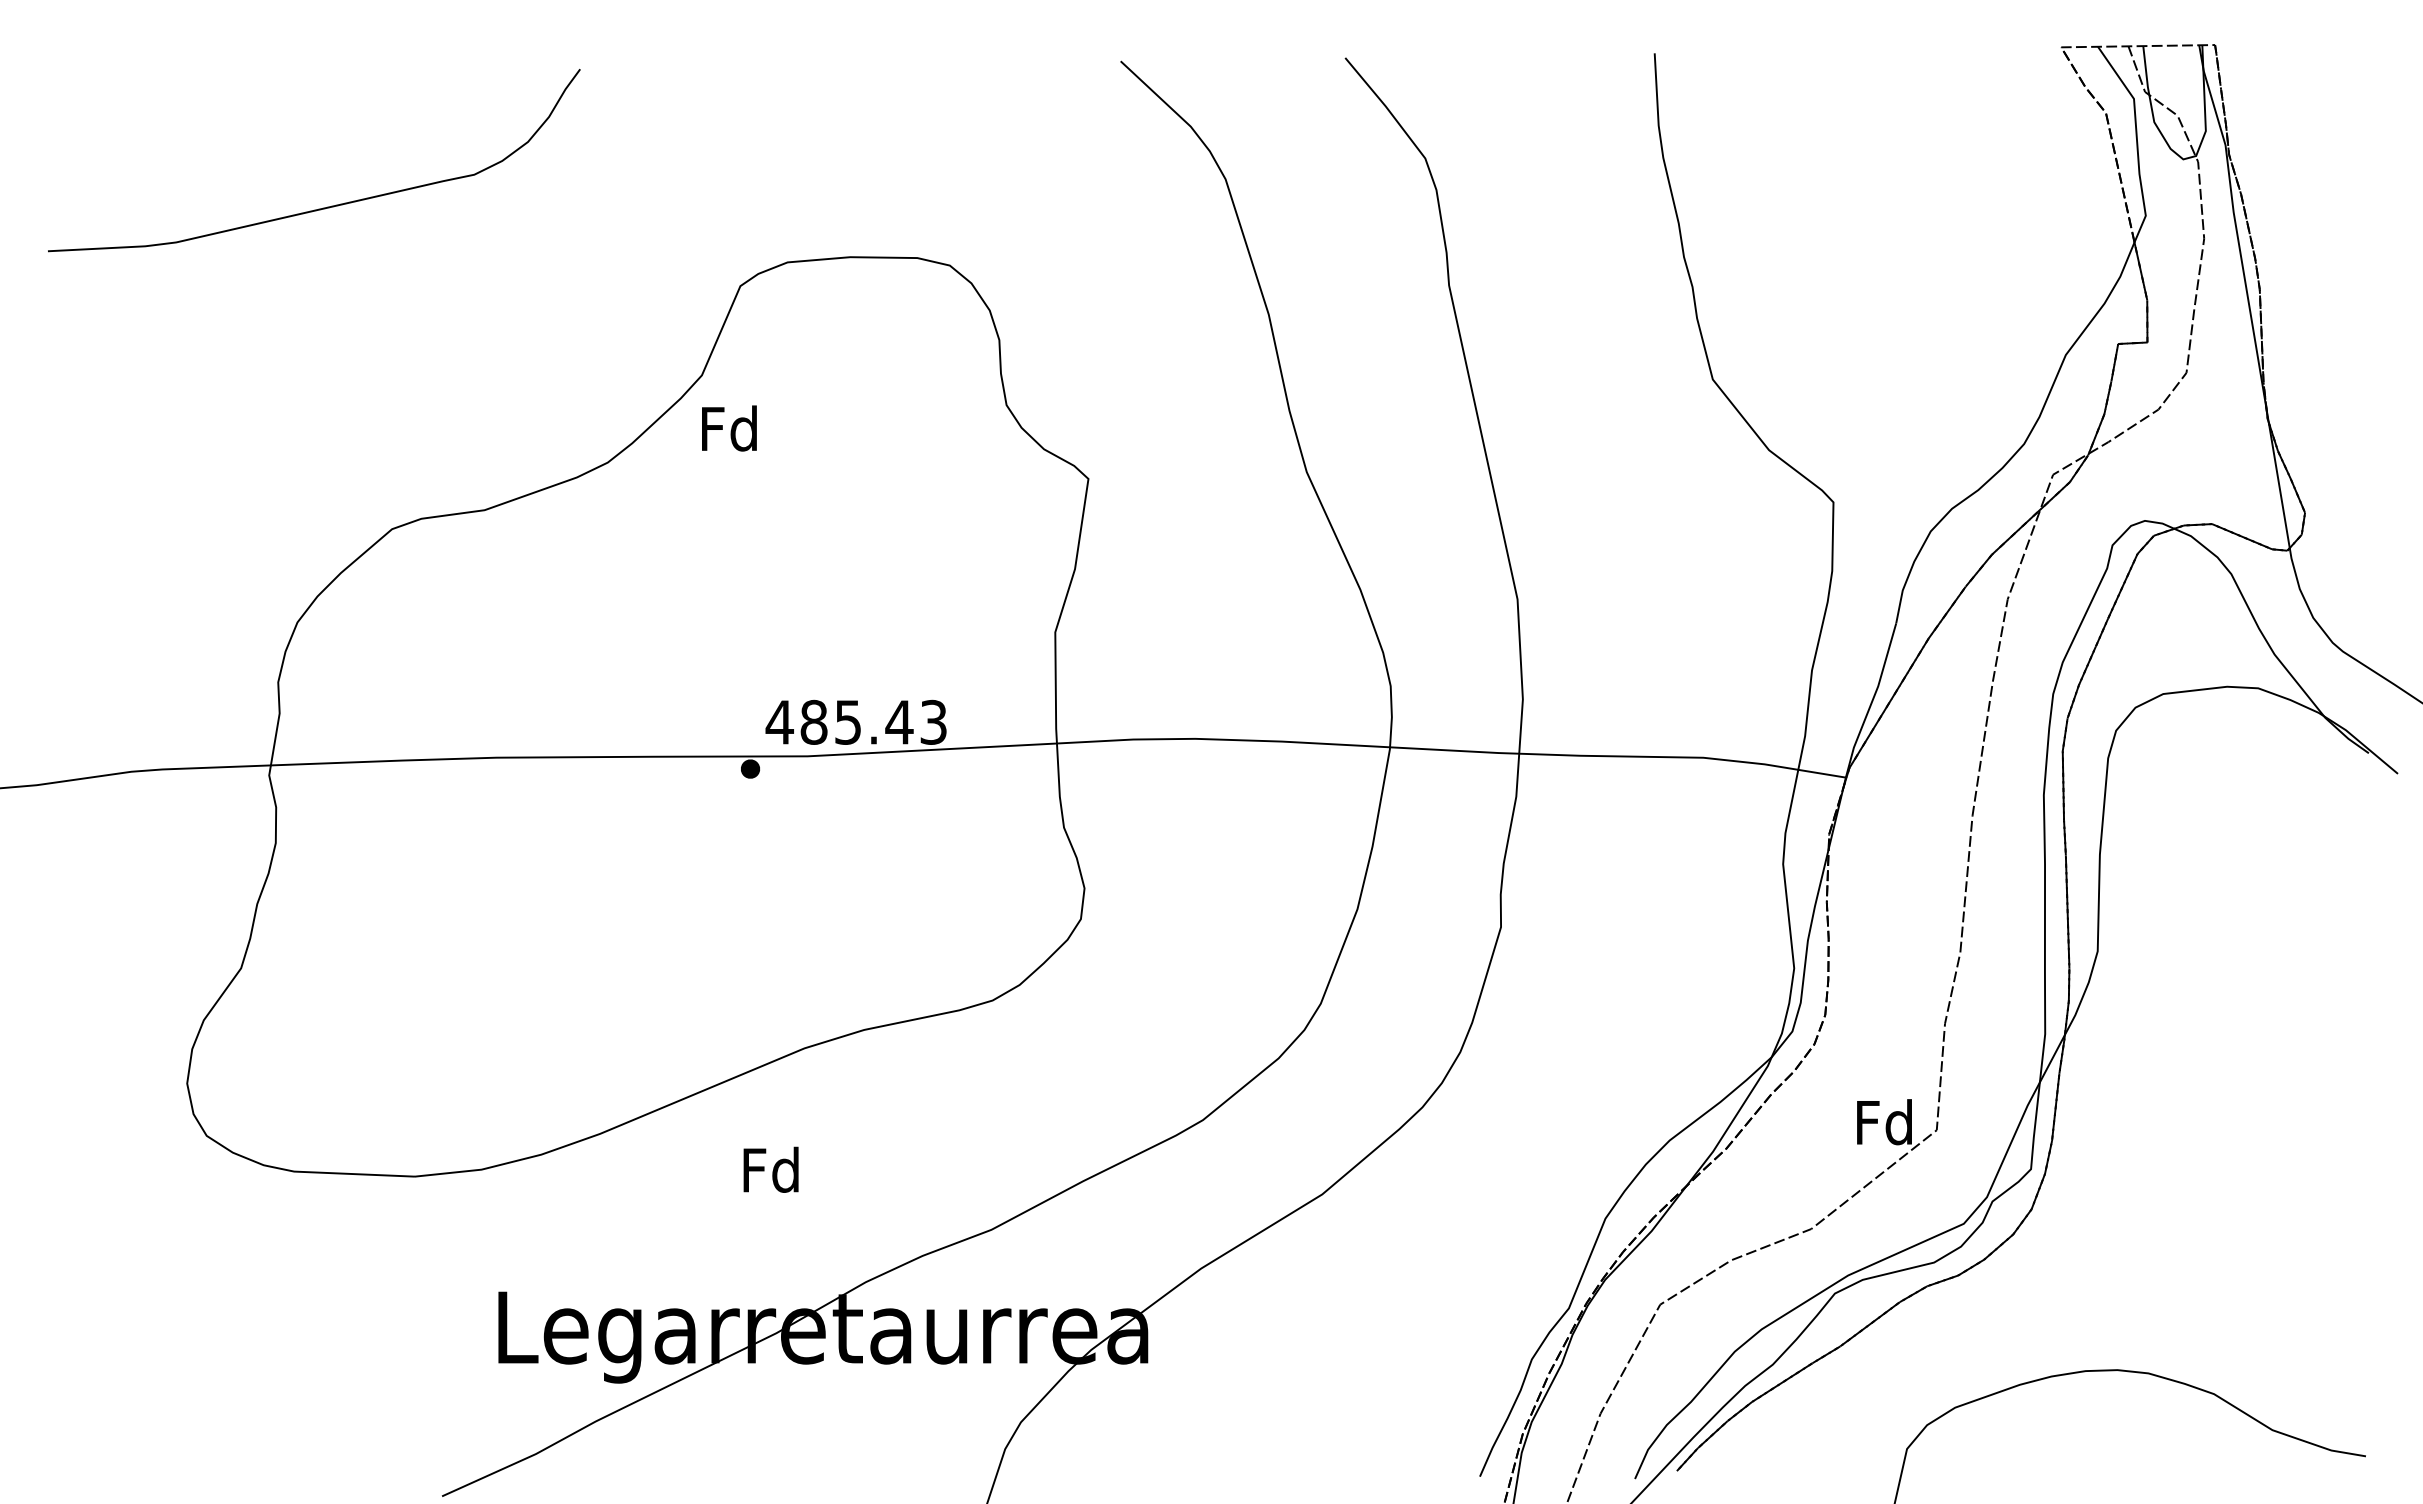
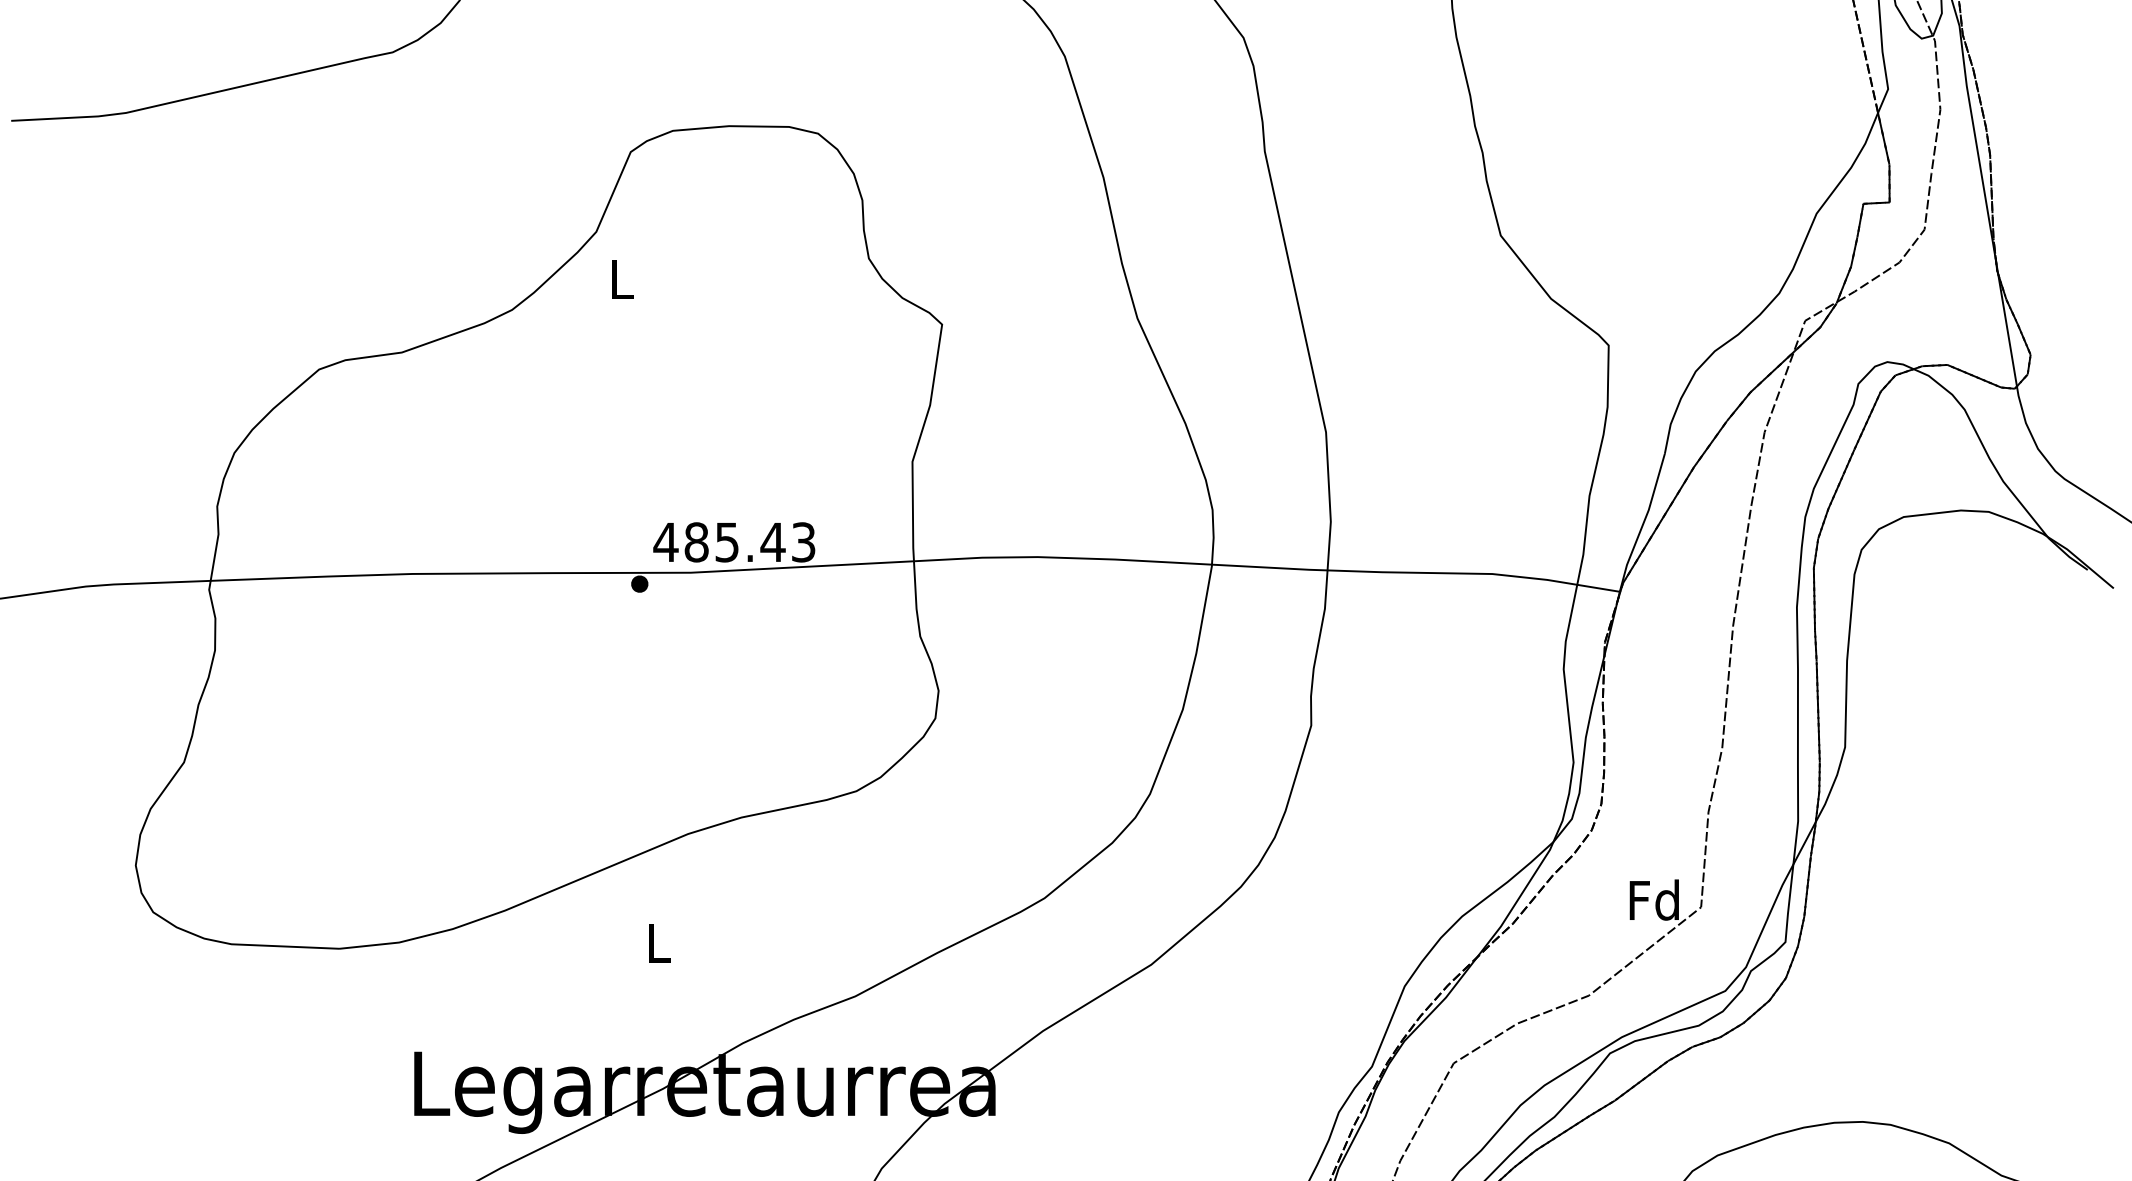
text: (729, 428) -> (620, 279), Fd -> L
text: (770, 1169) -> (657, 942), Fd -> L

